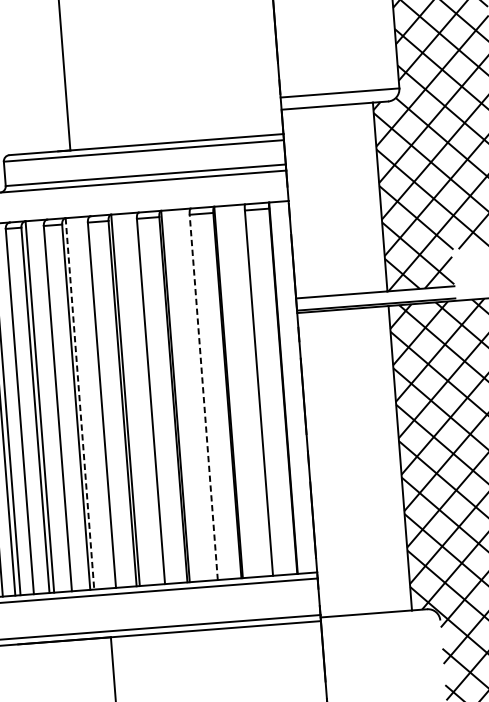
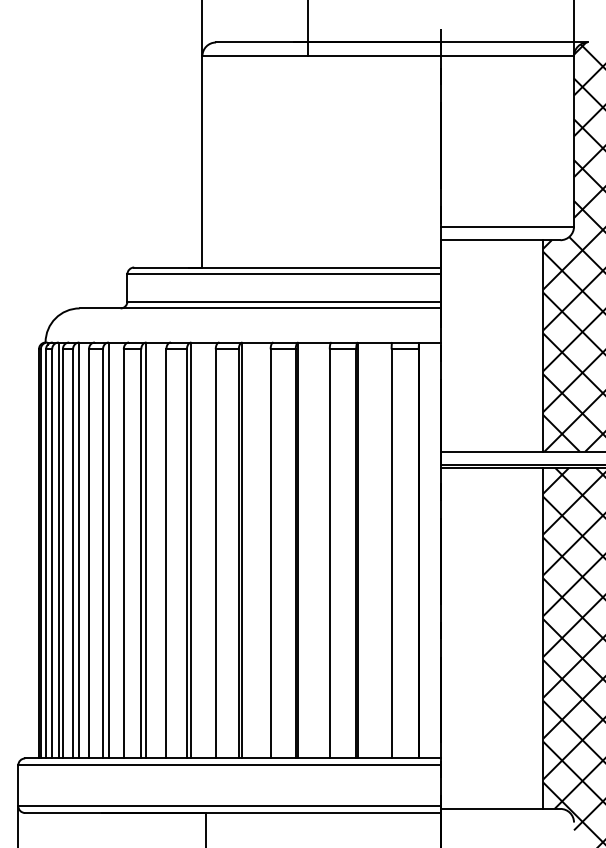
line: (203, 397) -> (329, 553), dashed -> solid
line: (80, 403) -> (191, 550), dashed -> solid

